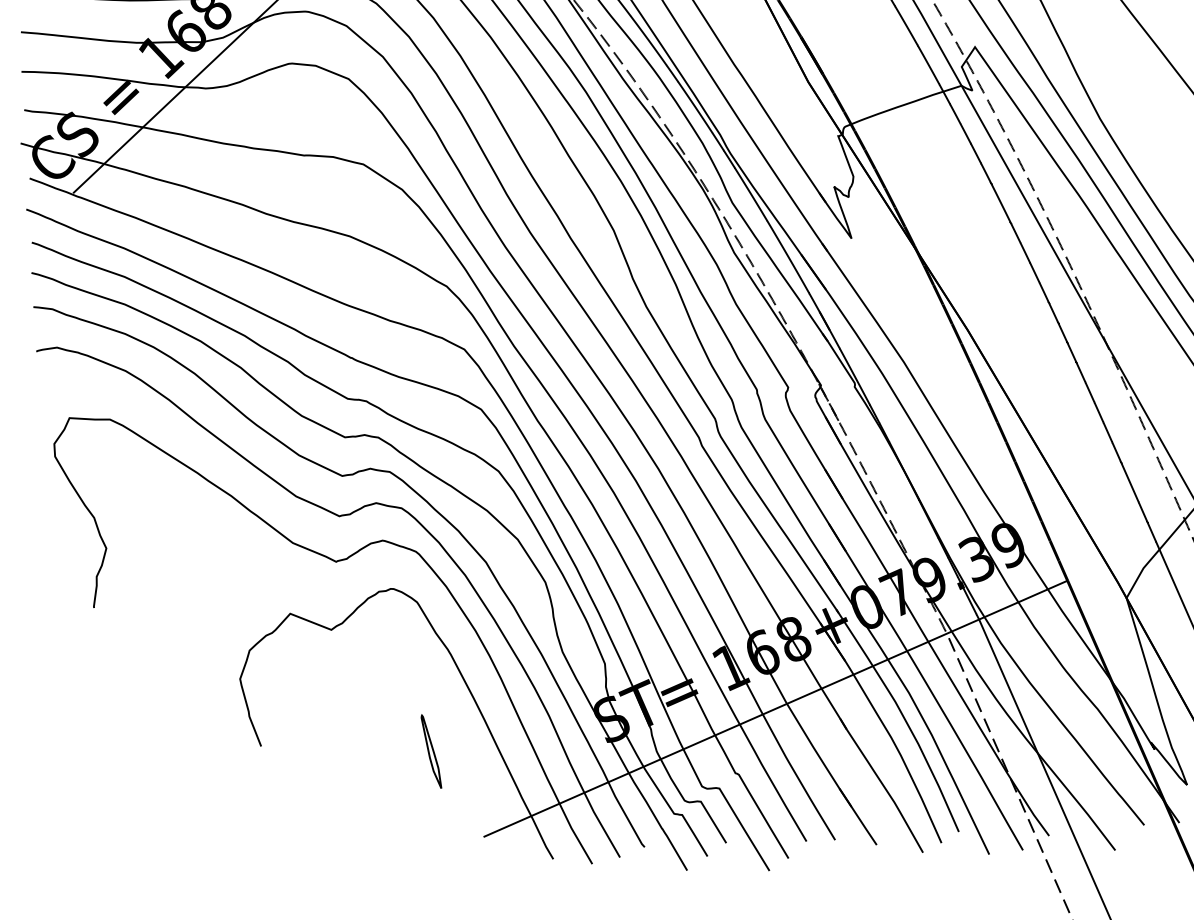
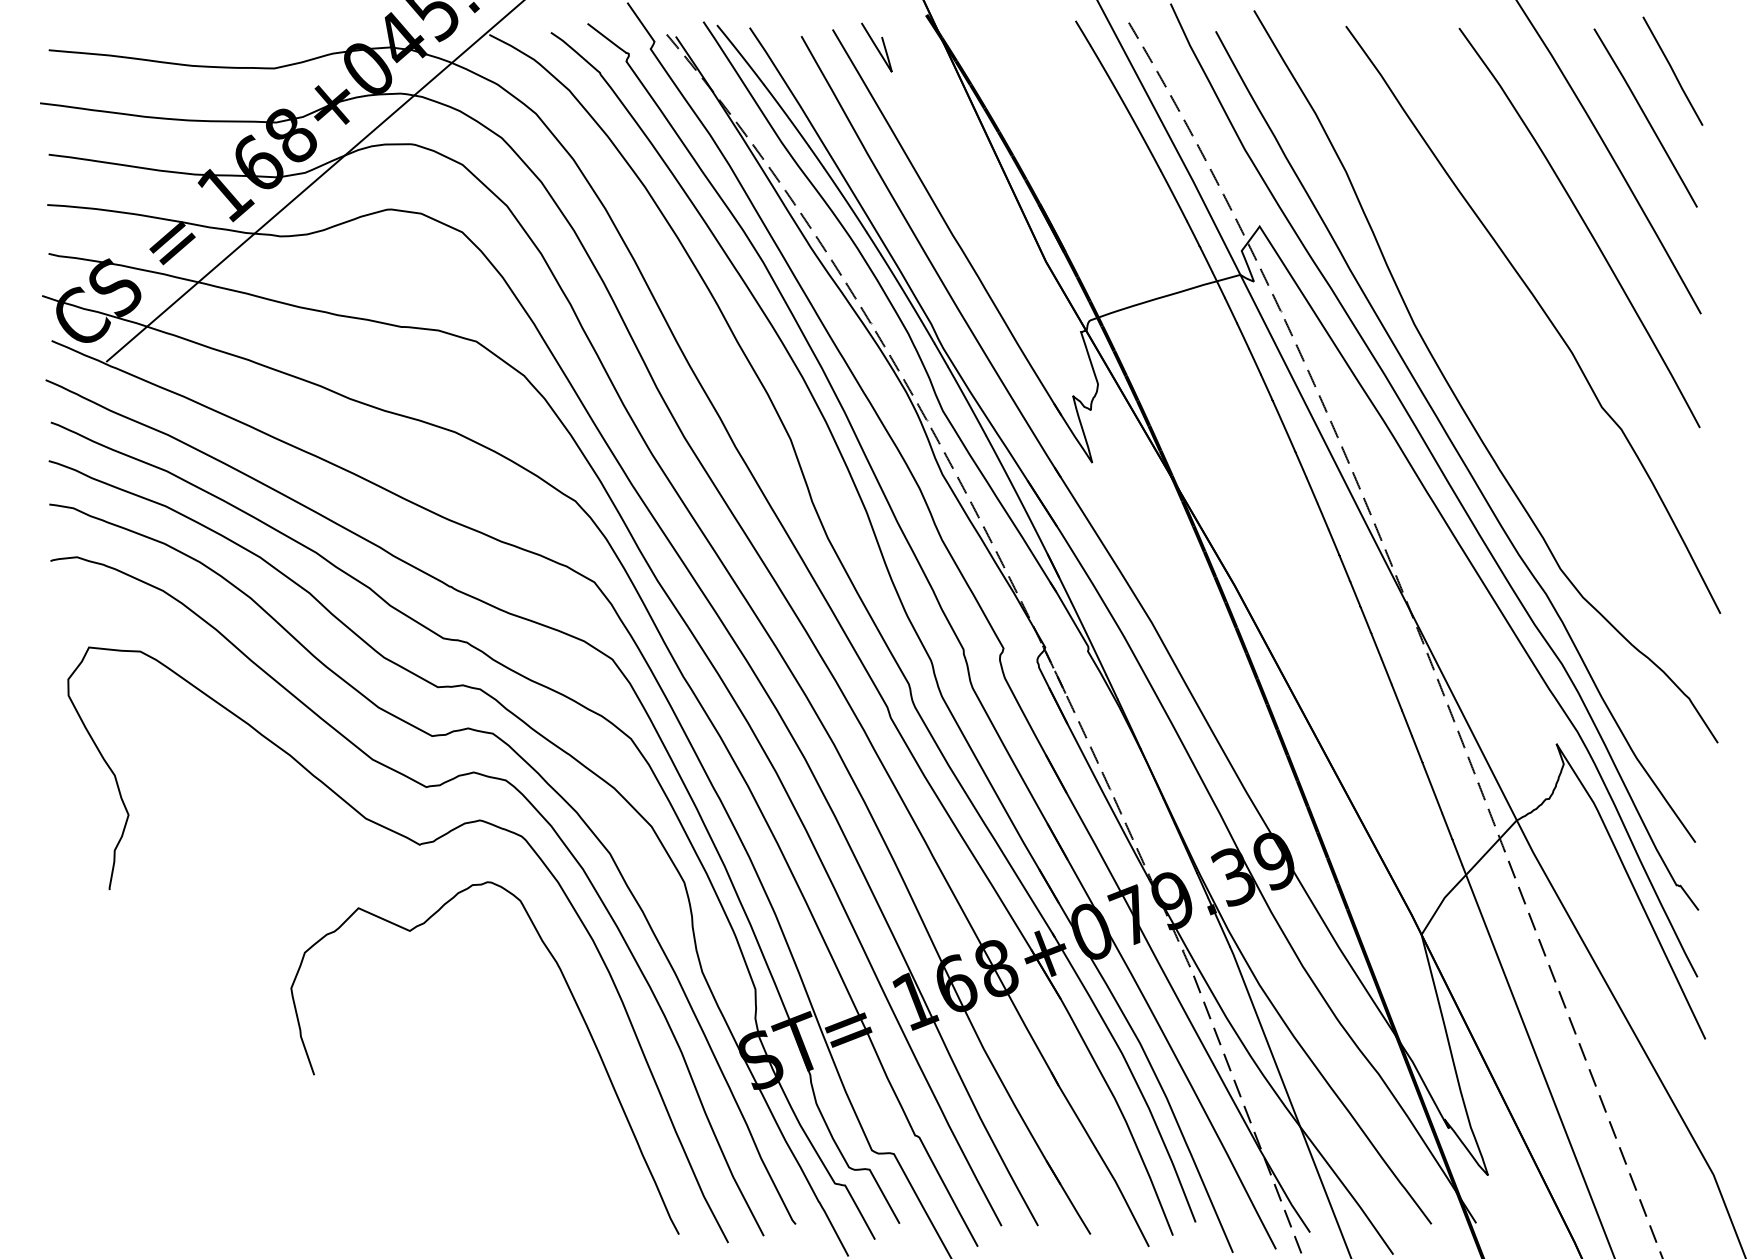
line: (775, 708) -> (969, 1055), removed
part: (430, 751) -> (529, 1090), removed

